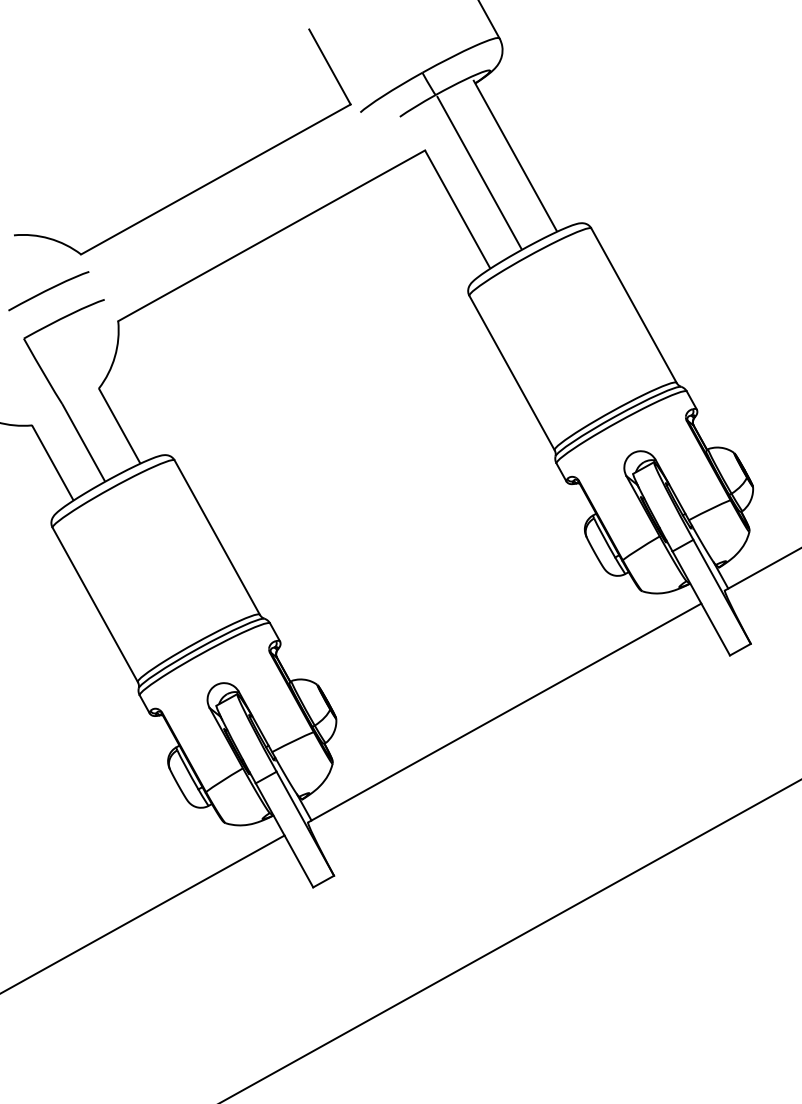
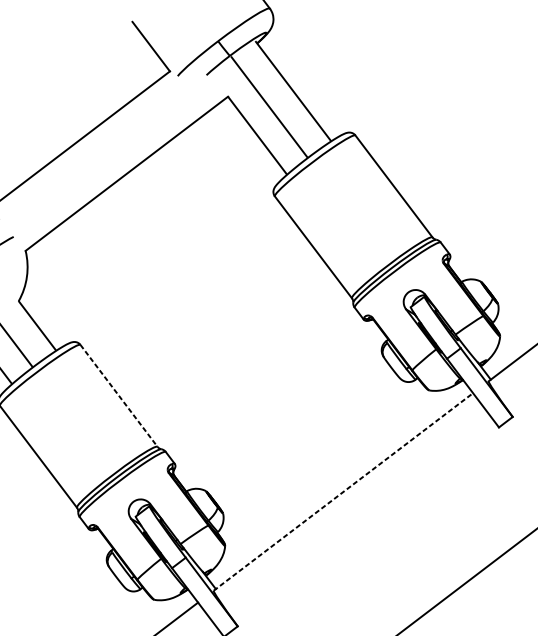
line: (217, 538) -> (119, 396), solid -> dashed
line: (504, 713) -> (343, 492), solid -> dashed

